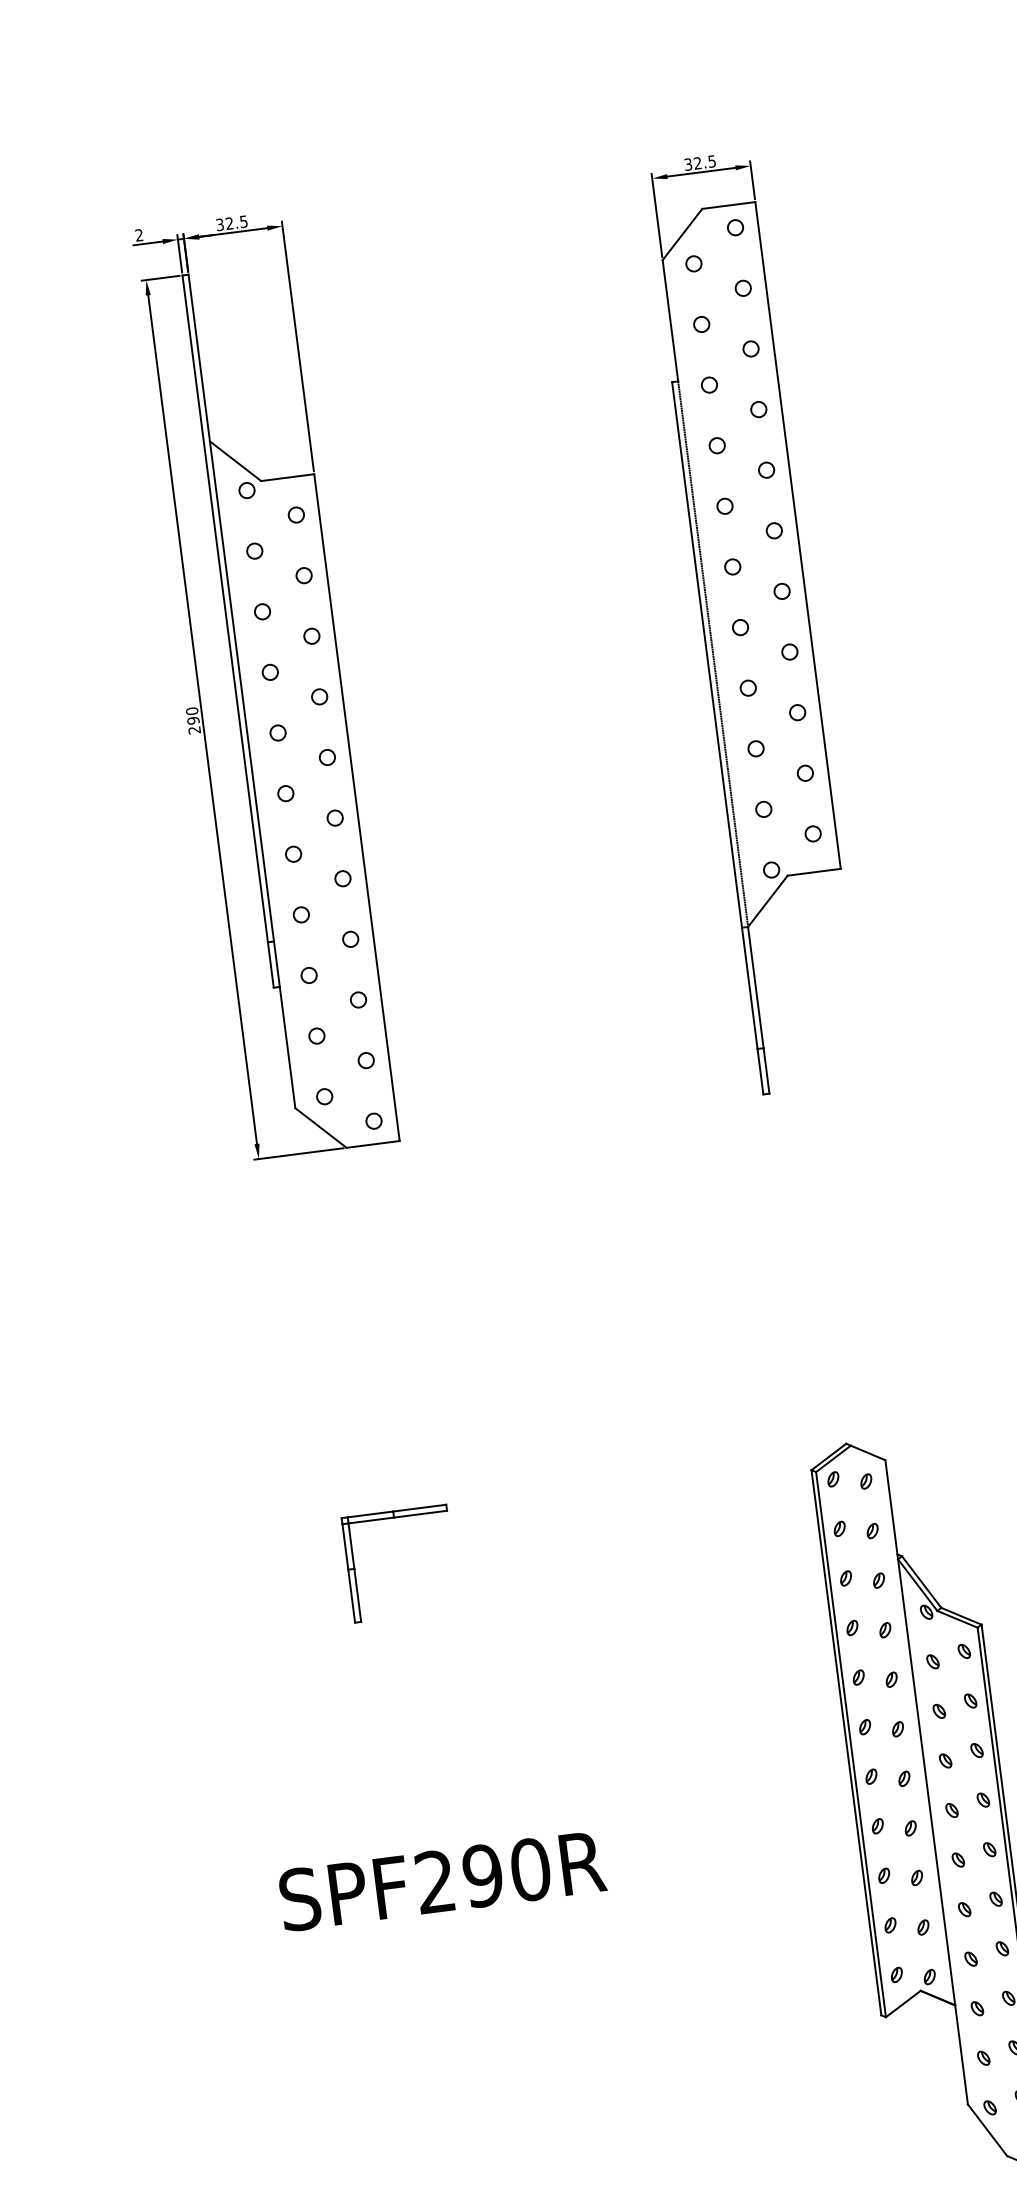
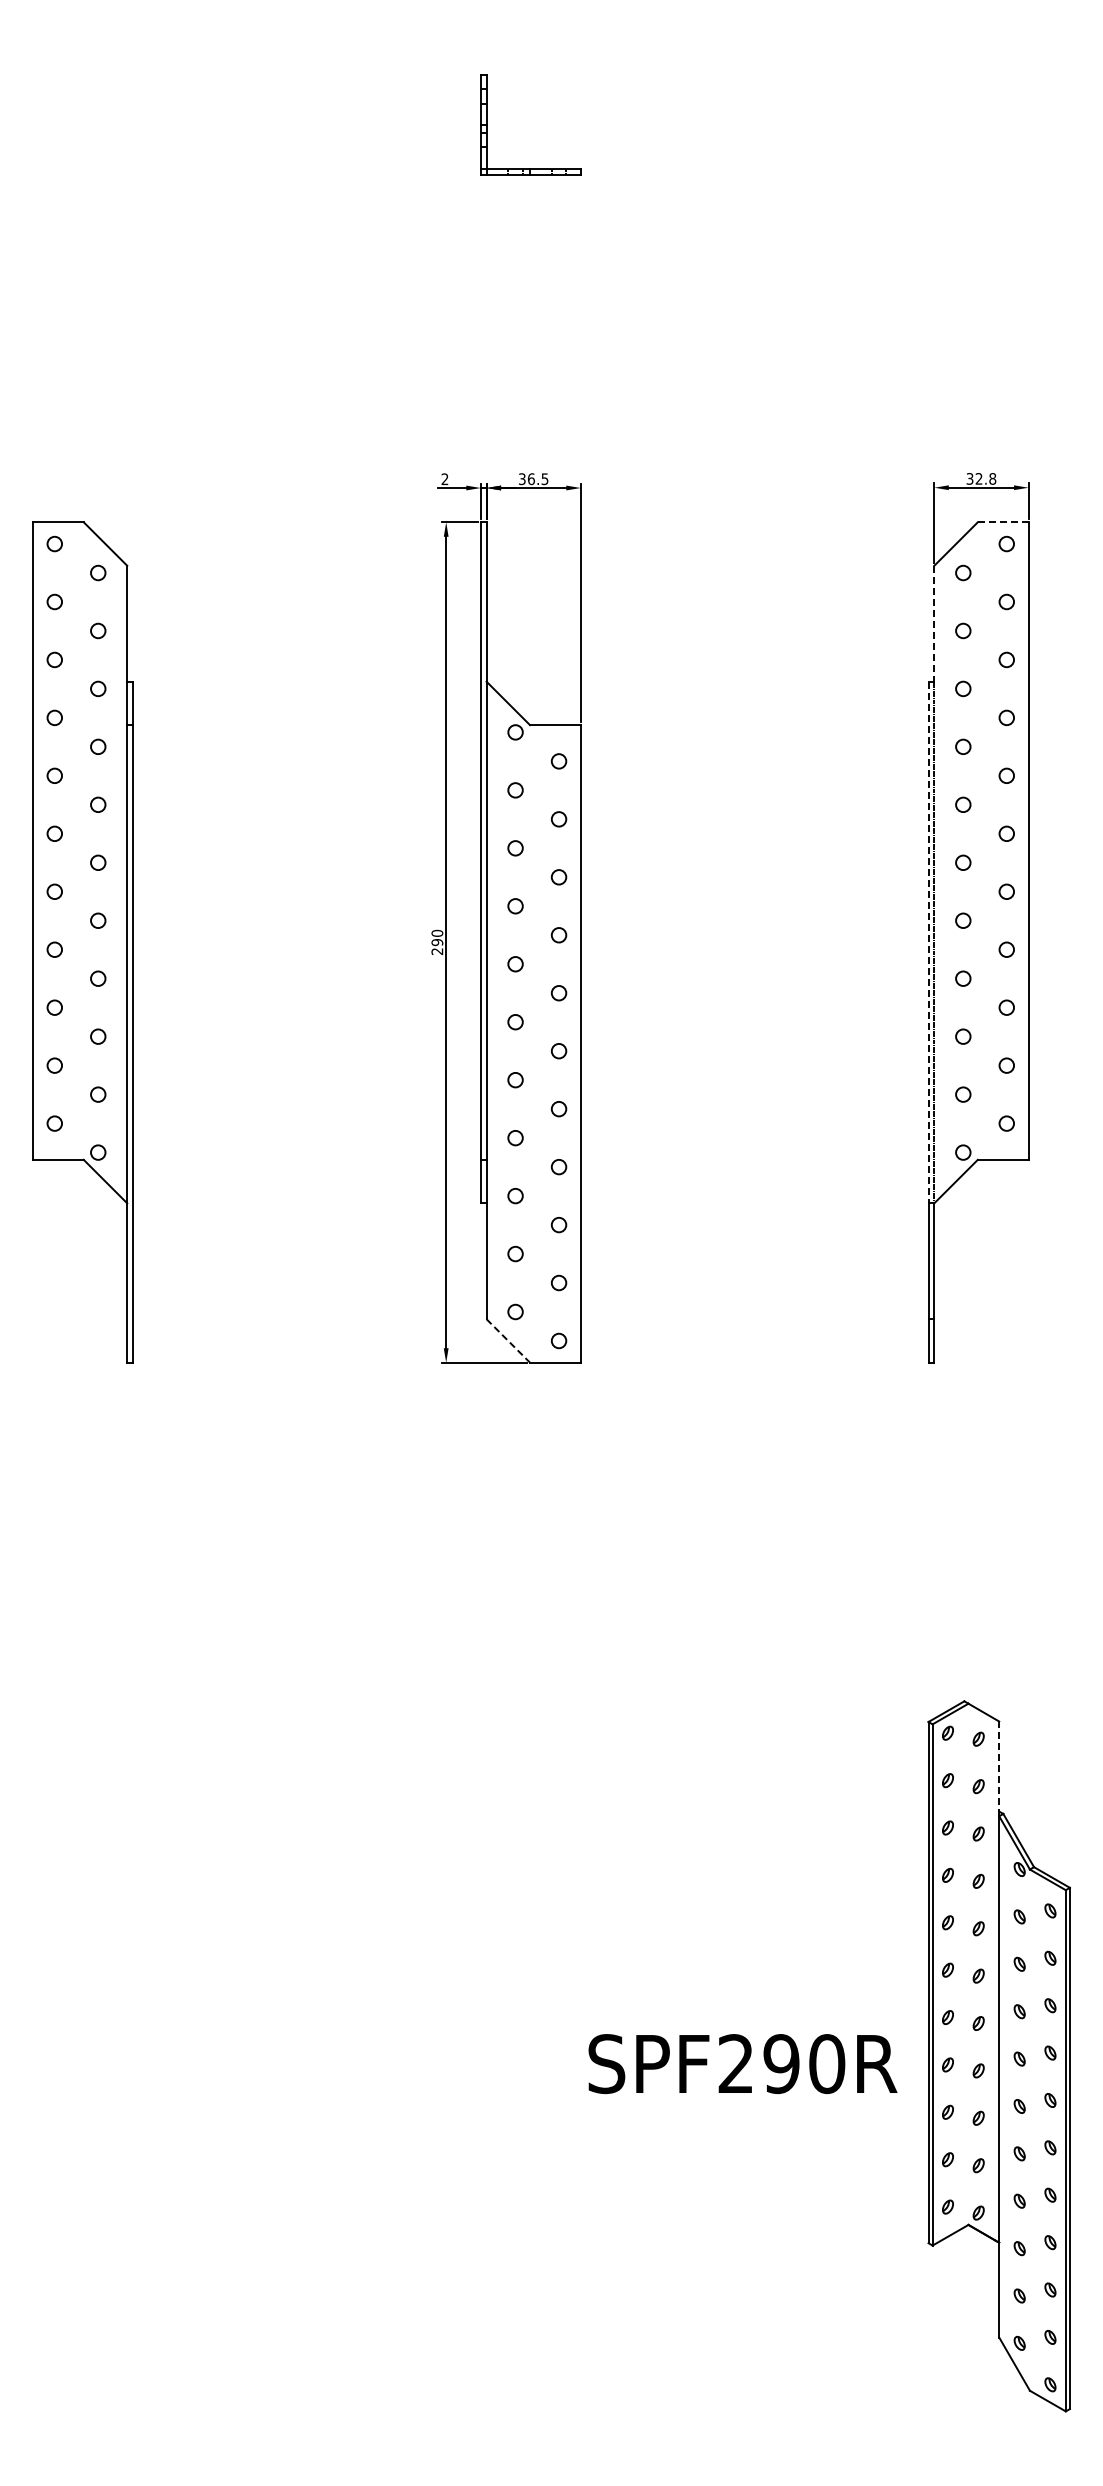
text: (711, 161) -> (992, 478), 32.5 -> 32.8
line: (729, 205) -> (1003, 522), solid -> dashed
text: (228, 224) -> (530, 479), 32.5 -> 36.5
line: (670, 320) -> (934, 623), solid -> dashed
line: (707, 654) -> (928, 942), solid -> dashed
line: (321, 1127) -> (508, 1340), solid -> dashed
line: (891, 1509) -> (999, 1768), solid -> dashed
part: (394, 1517) -> (530, 1716), removed
text: (442, 1881) -> (742, 2064), moved

